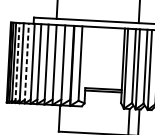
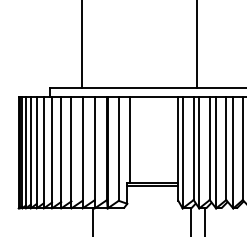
line: (88, 57) -> (129, 139), added
line: (17, 63) -> (30, 152), dashed -> solid
line: (26, 63) -> (43, 152), dashed -> solid

